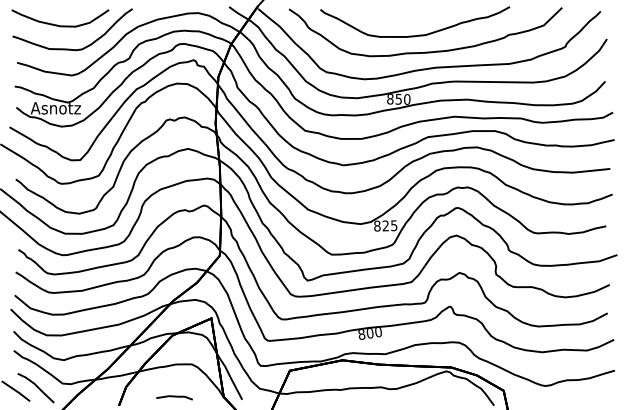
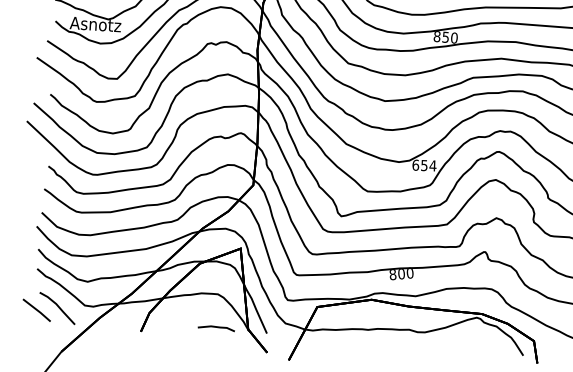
text: (385, 225) -> (424, 165), 825 -> 654
line: (174, 397) -> (216, 328), moved

